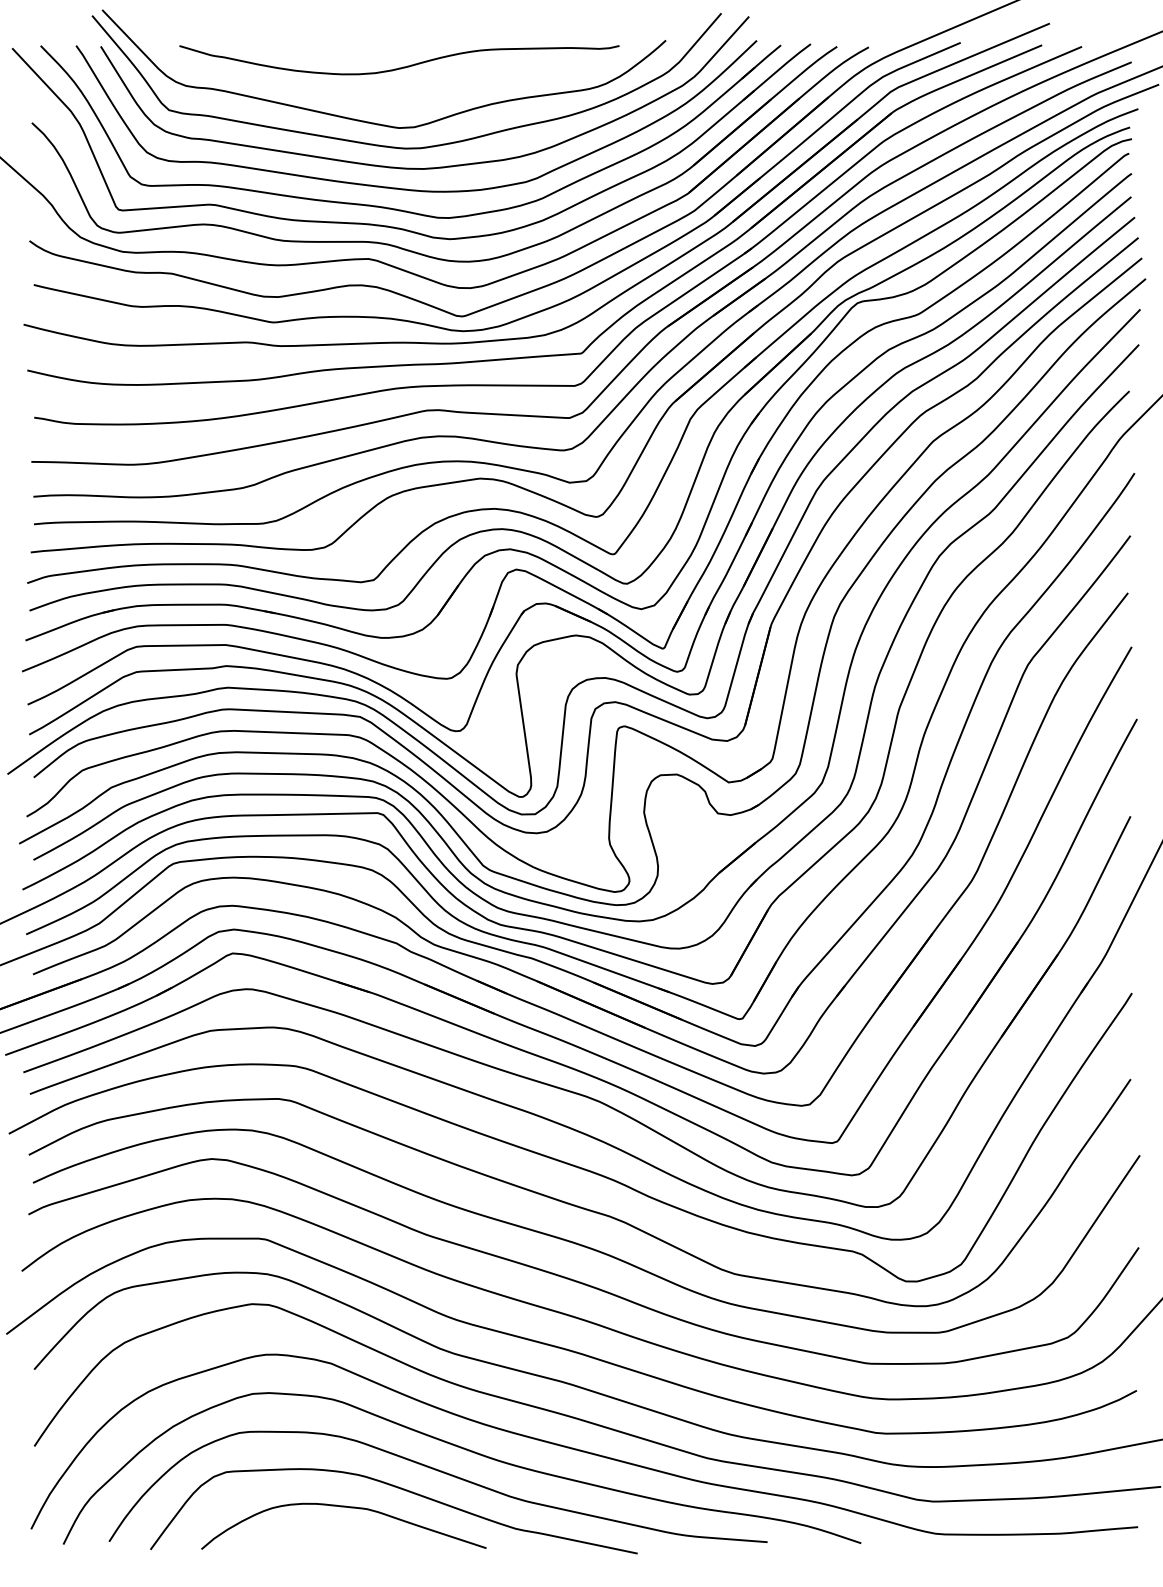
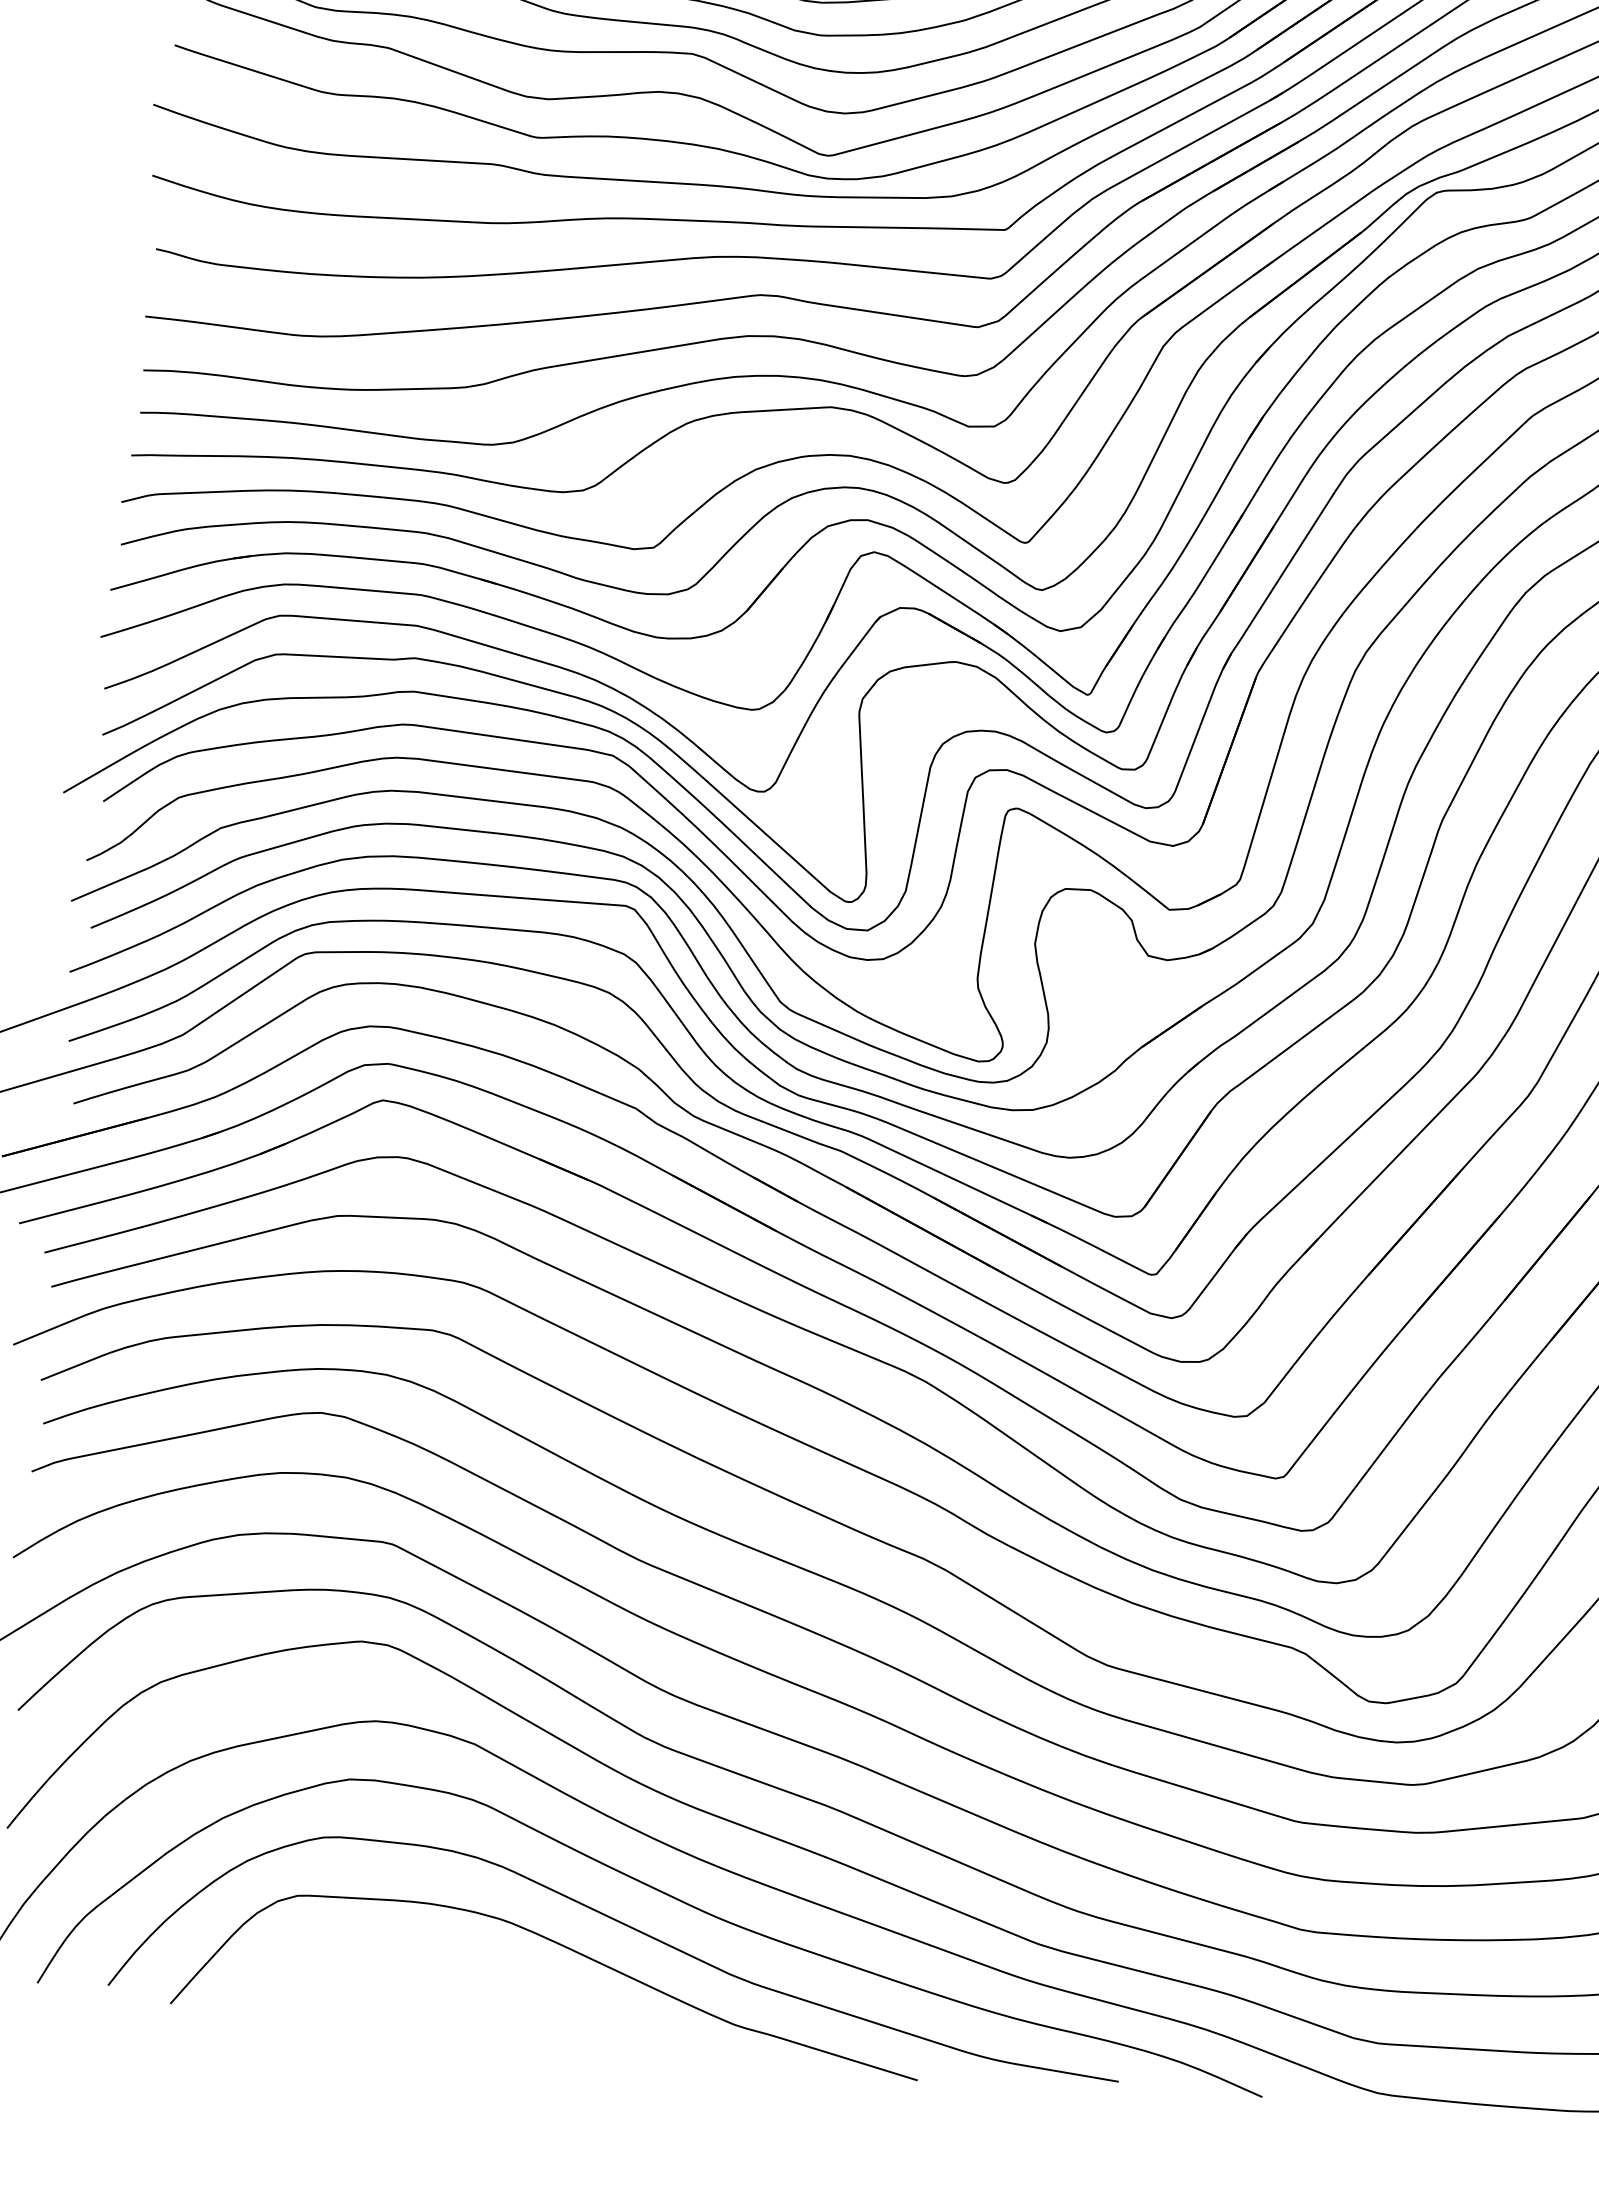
curve: (343, 1507) -> (472, 1966), removed

